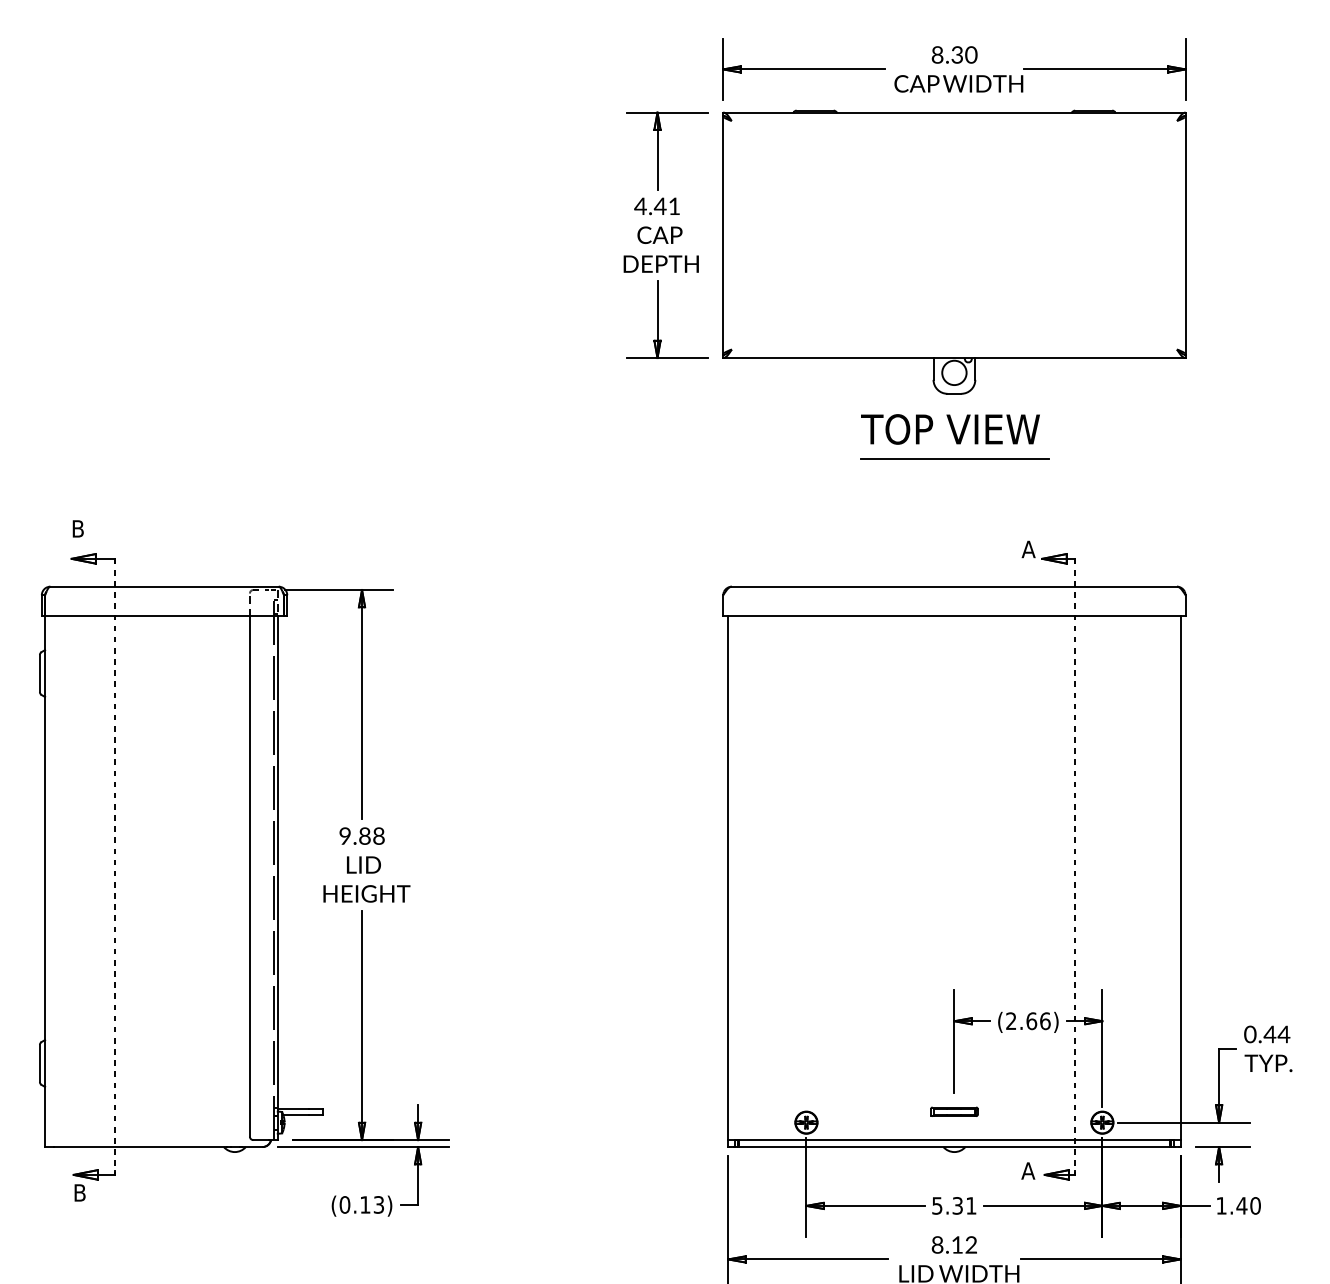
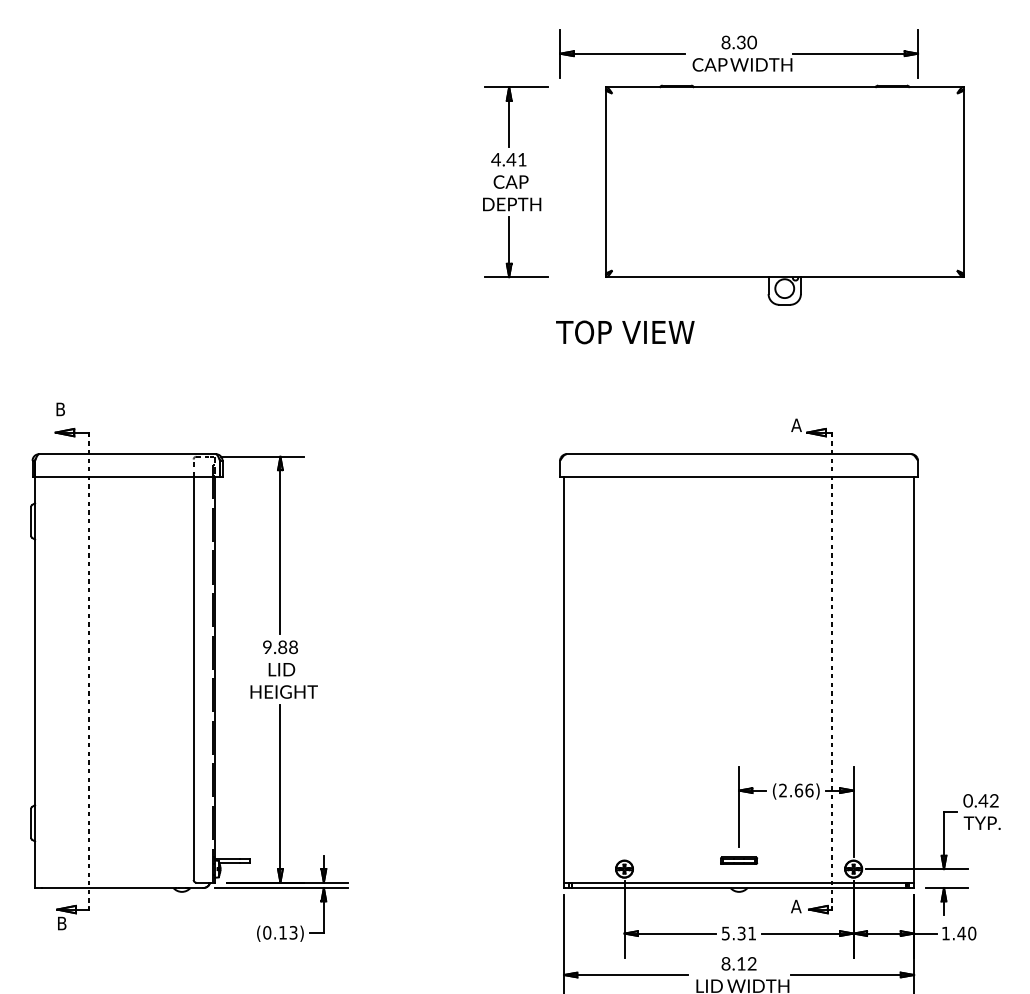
part: (954, 251) -> (784, 194), moved
text: (950, 429) -> (625, 332), moved
line: (954, 458) -> (739, 354), removed
text: (1283, 1034) -> (993, 800), 0.44 -> 0.42

